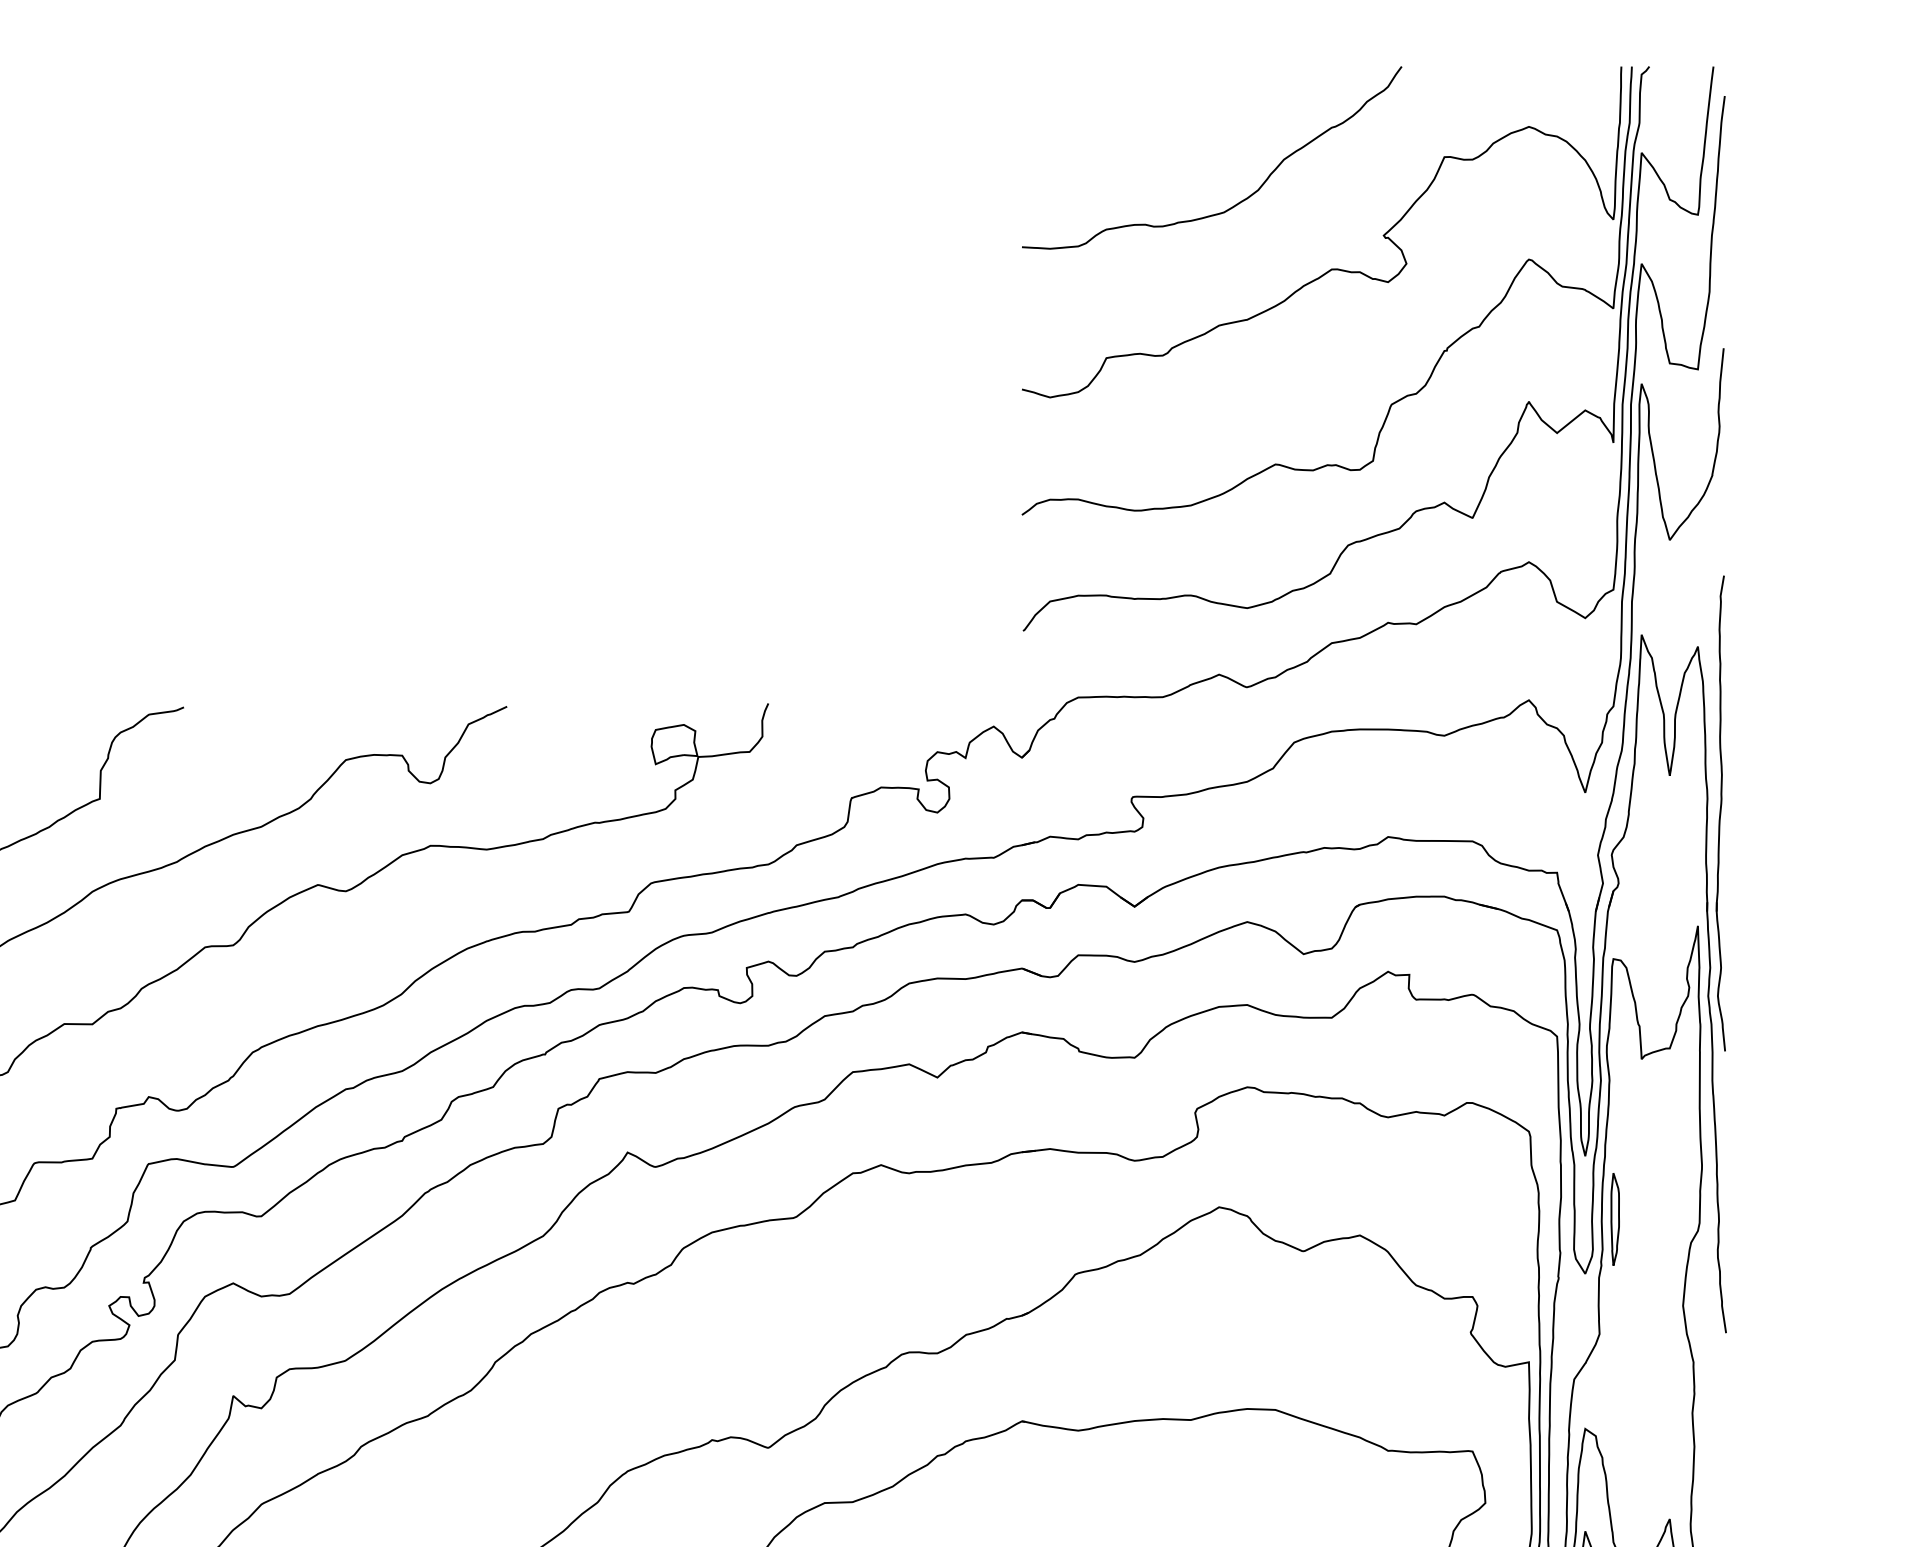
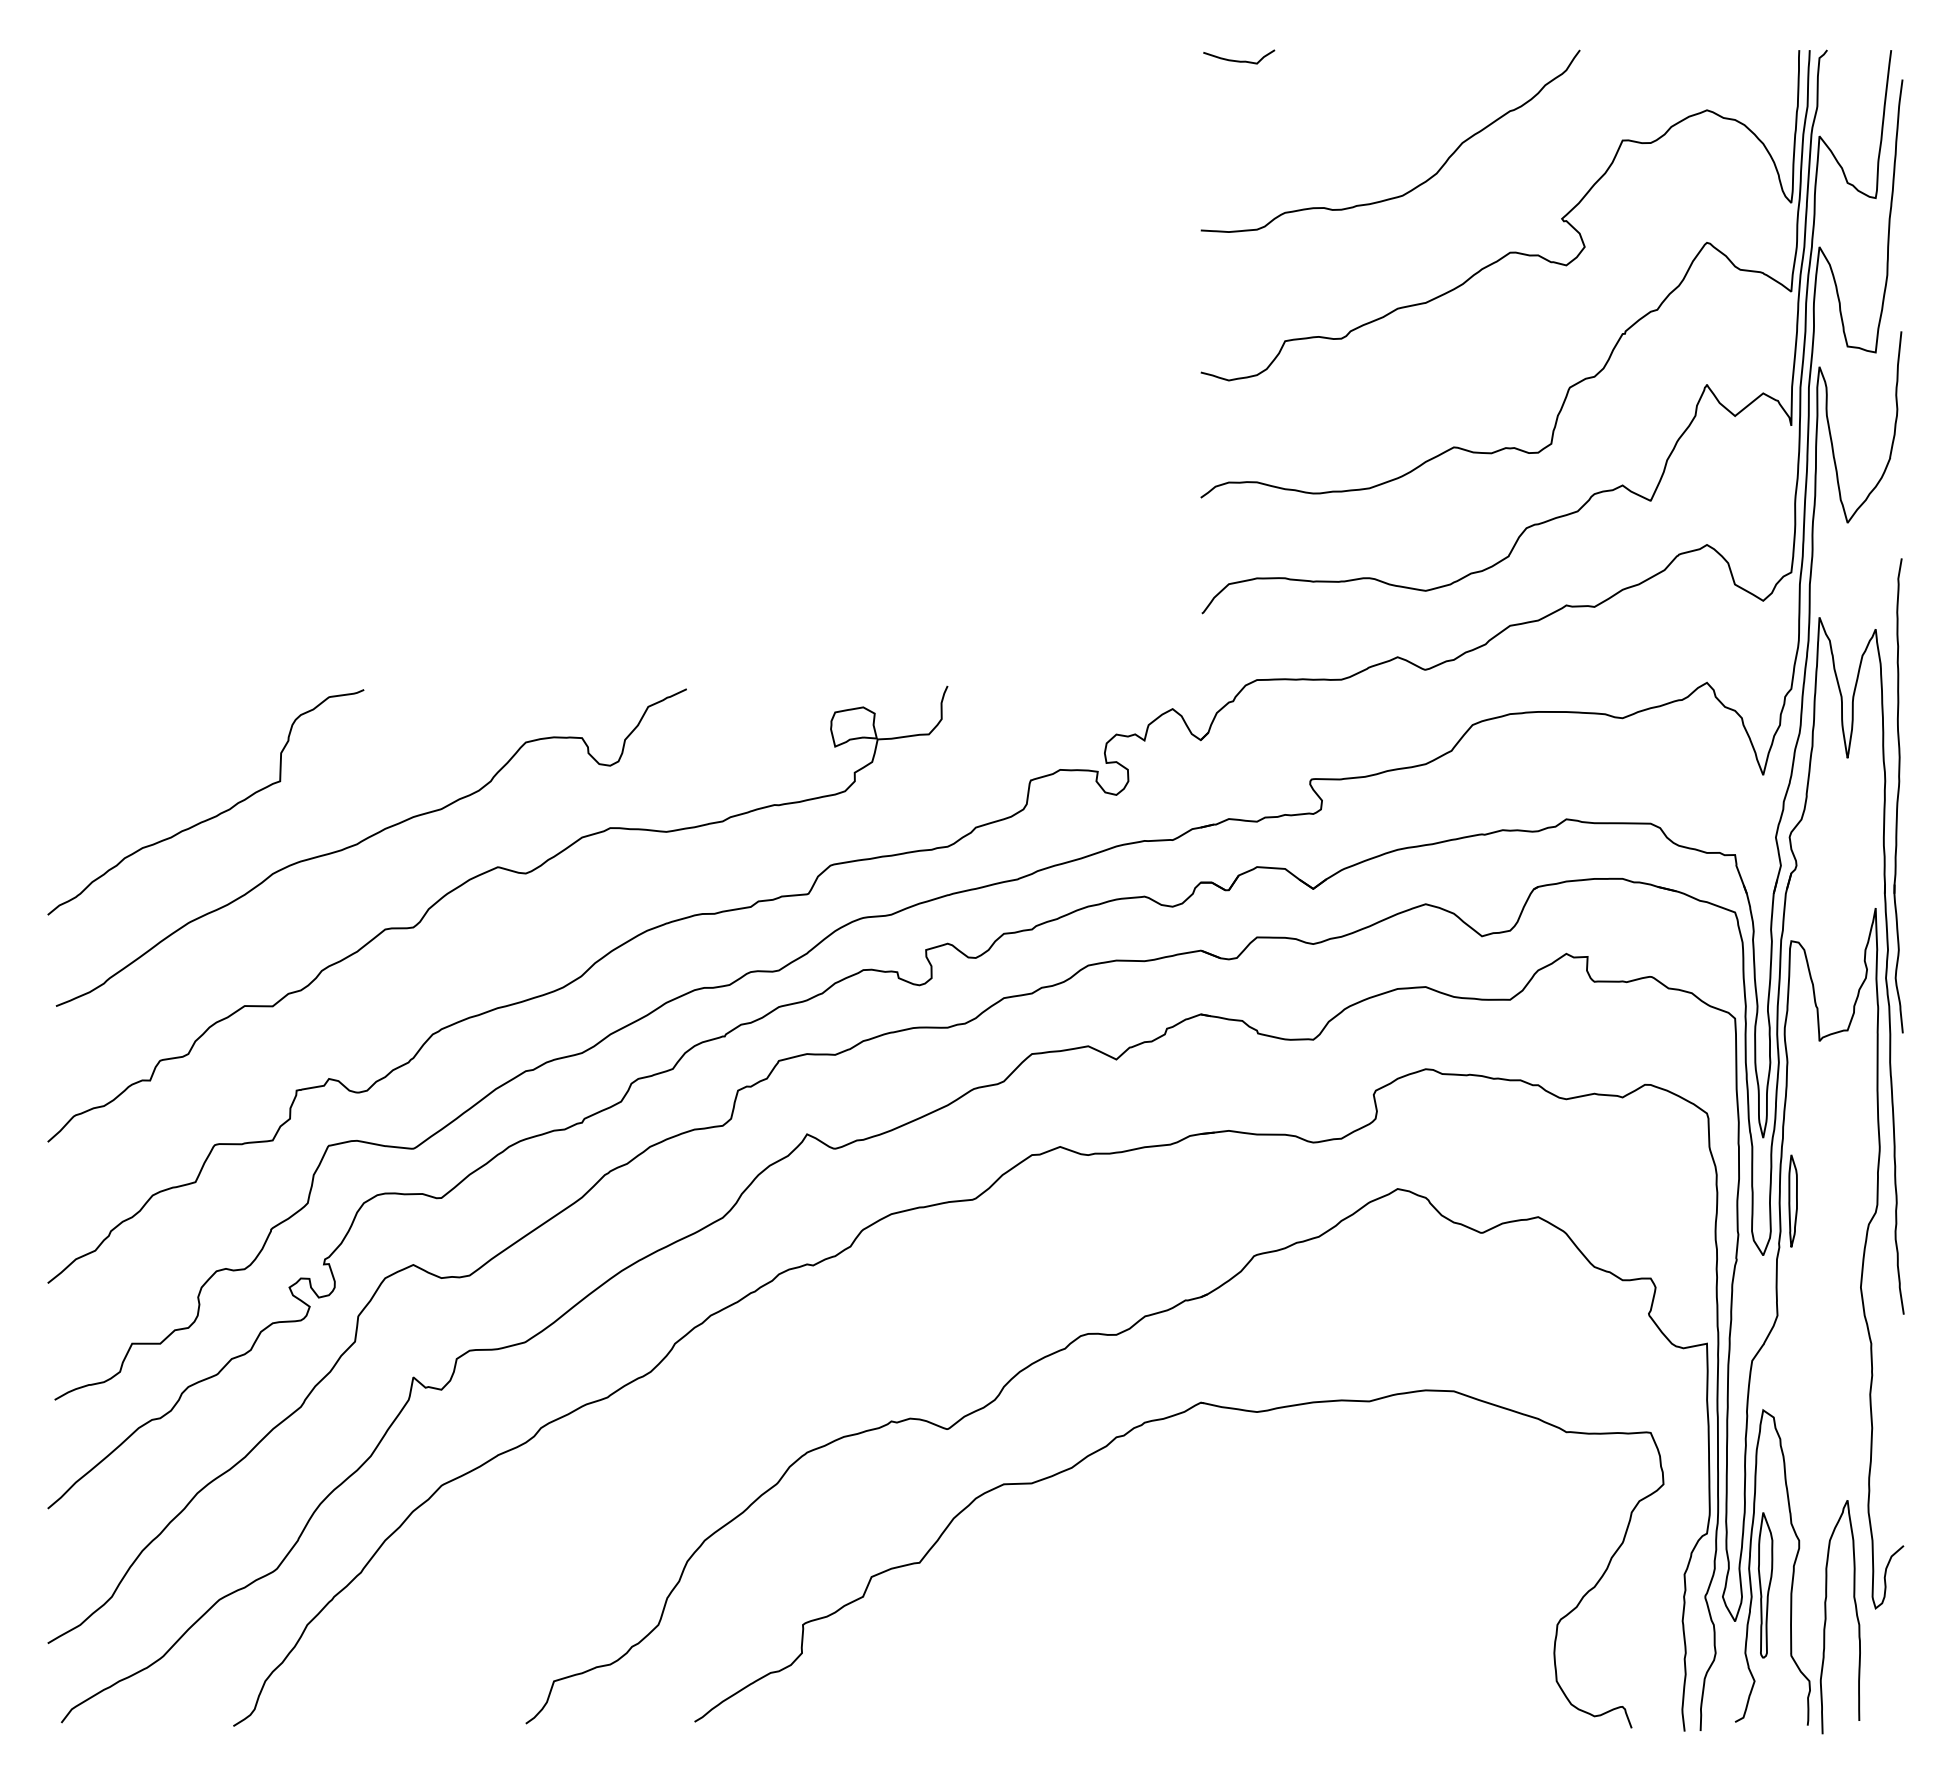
curve: (1060, 76) -> (1239, 60), added

